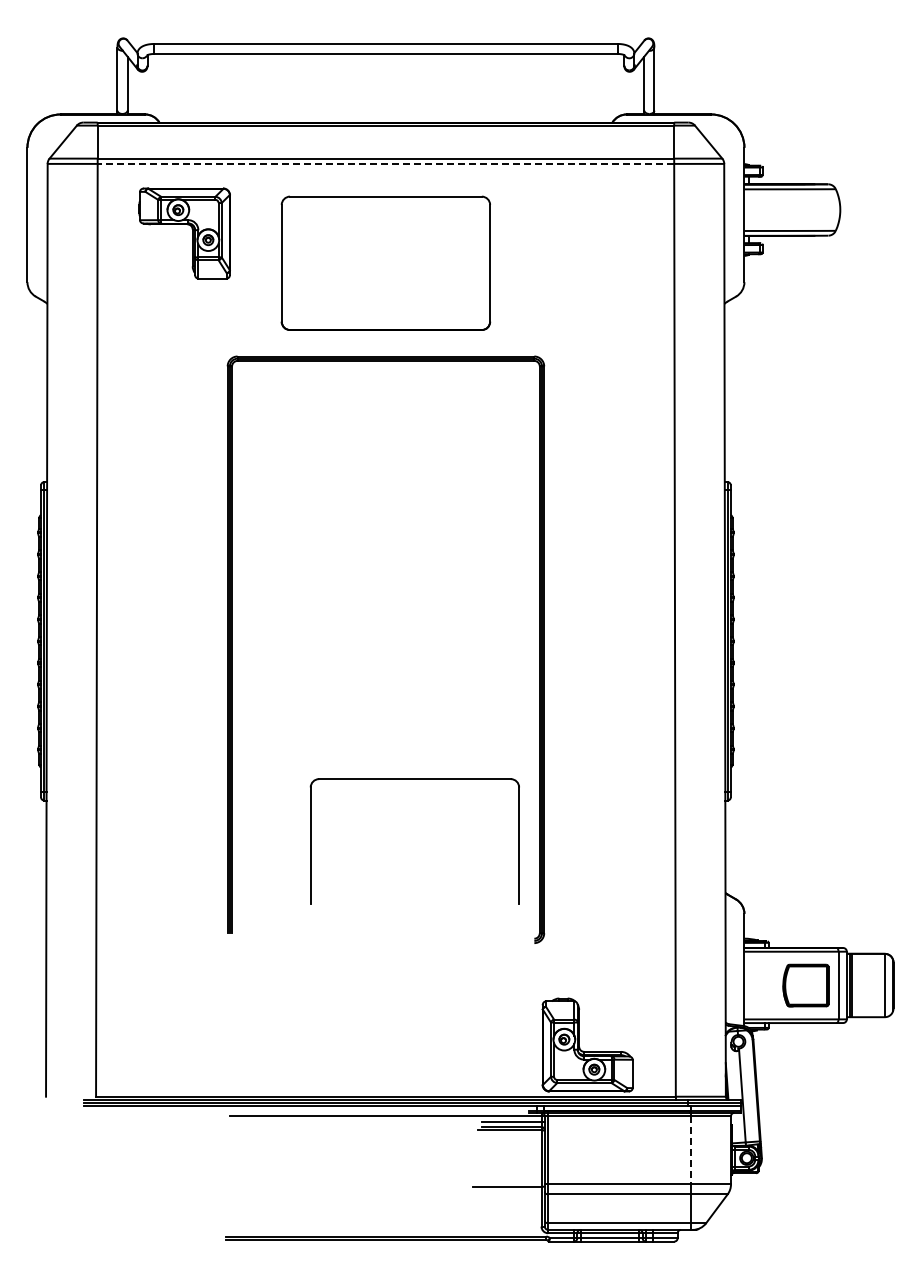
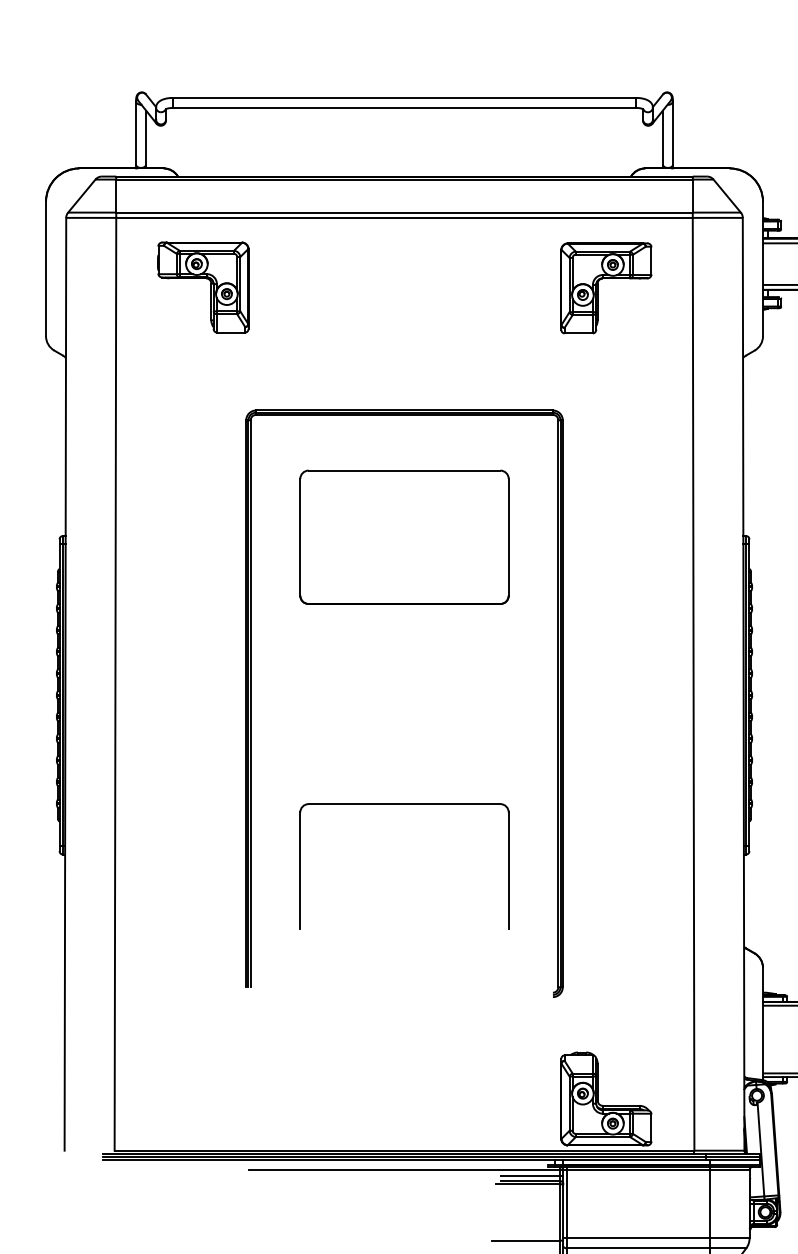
line: (385, 163) -> (404, 217), dashed -> solid
part: (579, 234) -> (598, 288), added
part: (385, 262) -> (404, 536), moved
part: (414, 779) -> (404, 804), moved
line: (691, 1150) -> (710, 1204), dashed -> solid

